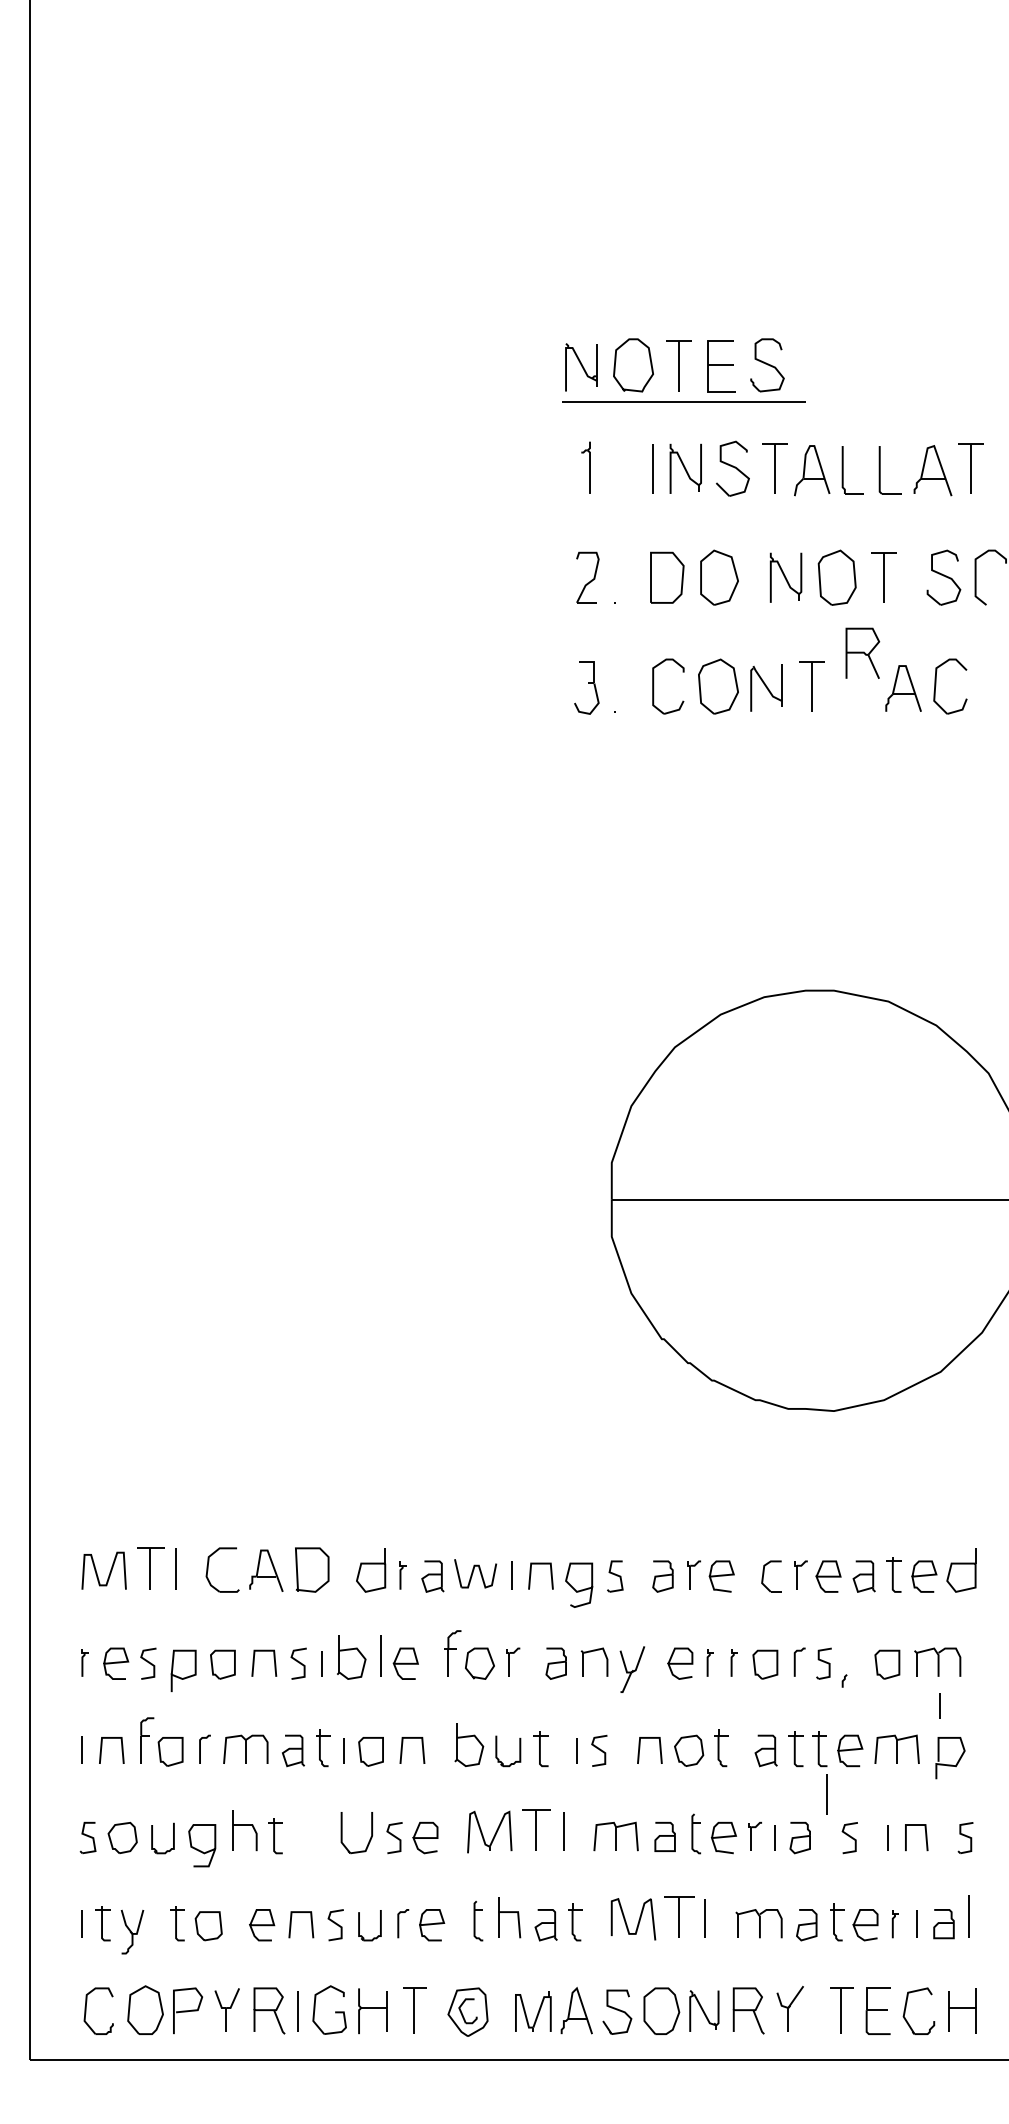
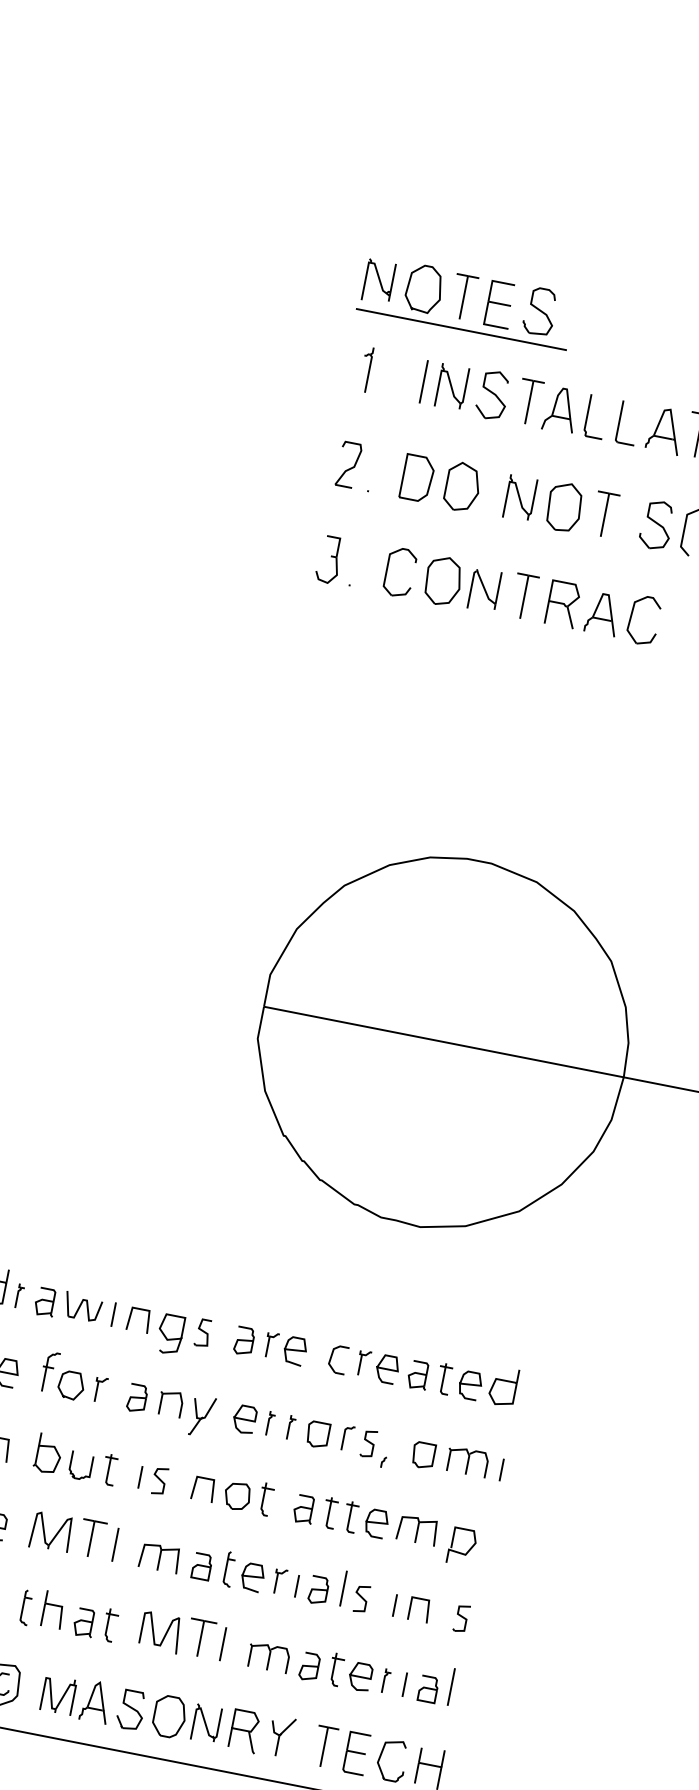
part: (862, 652) -> (562, 603), moved
line: (939, 1705) -> (501, 1469), moved
line: (826, 1794) -> (342, 1588), moved

